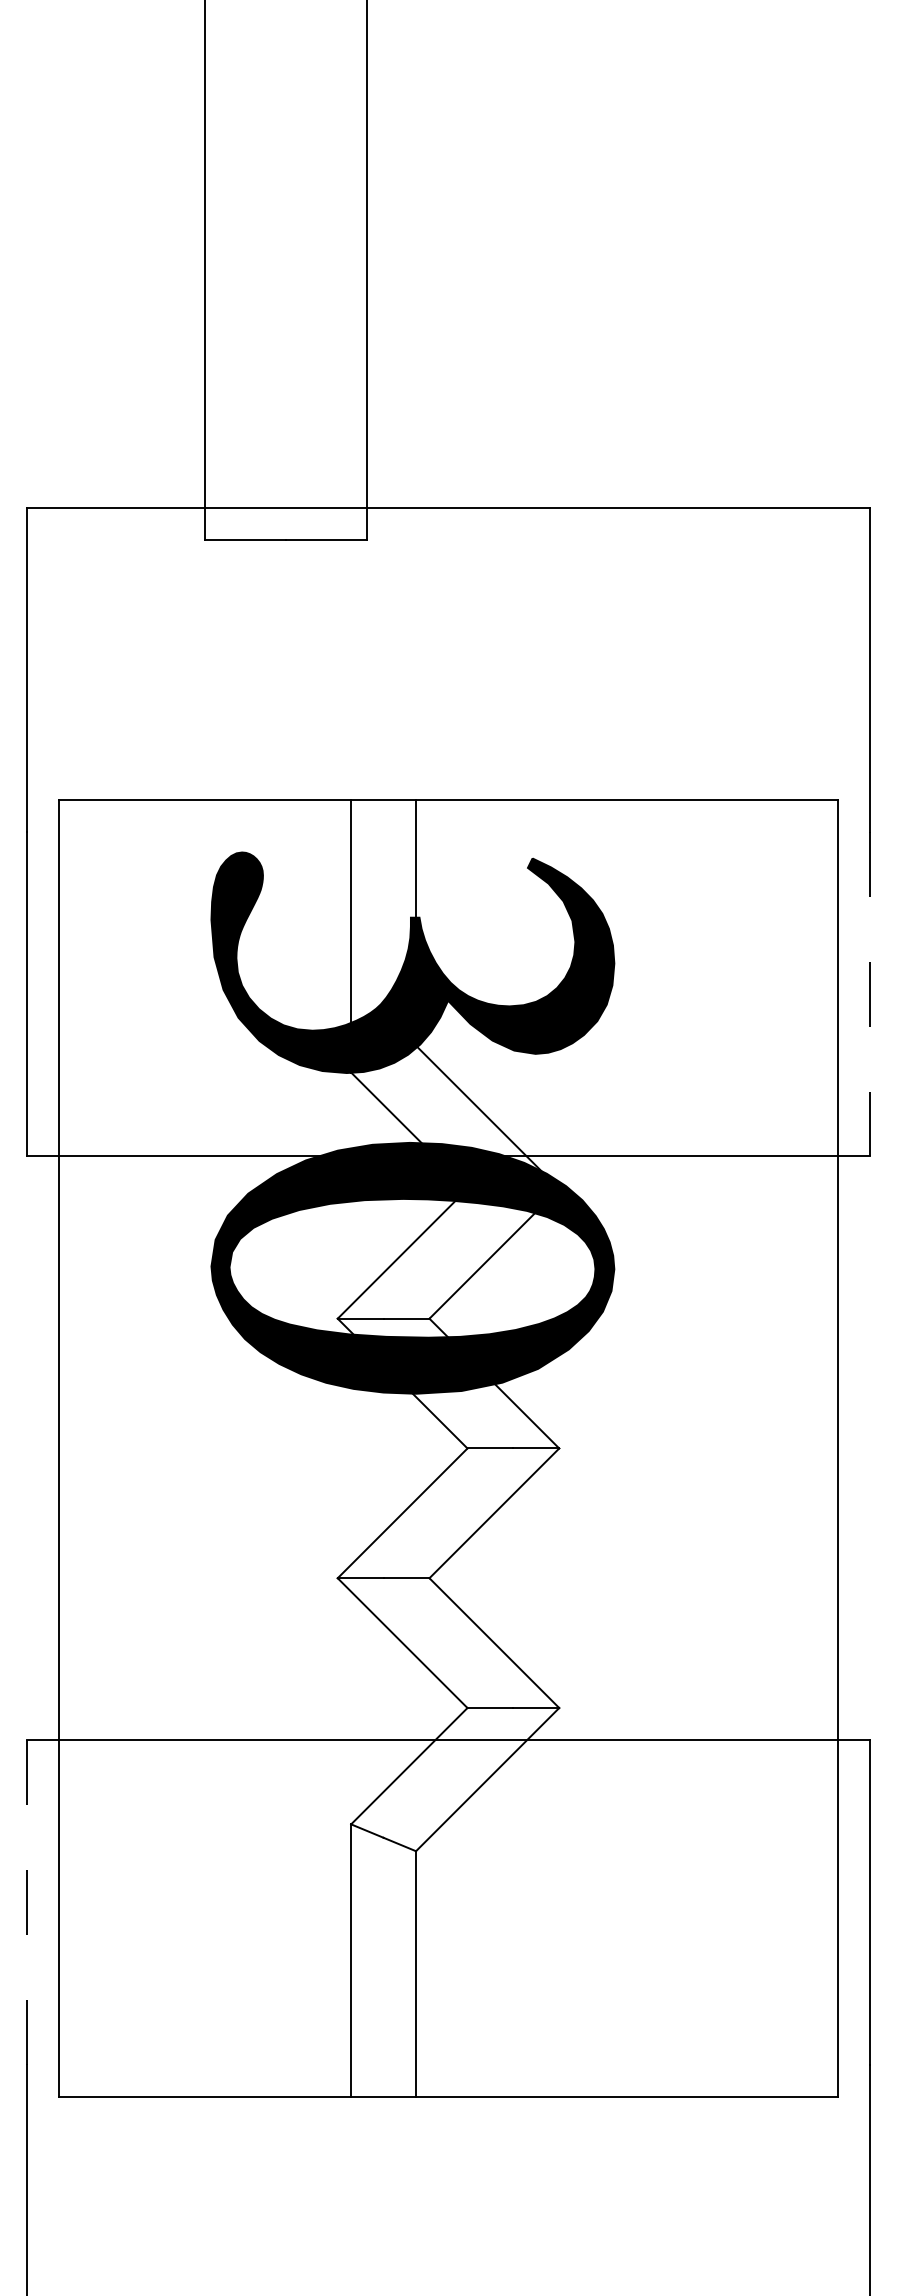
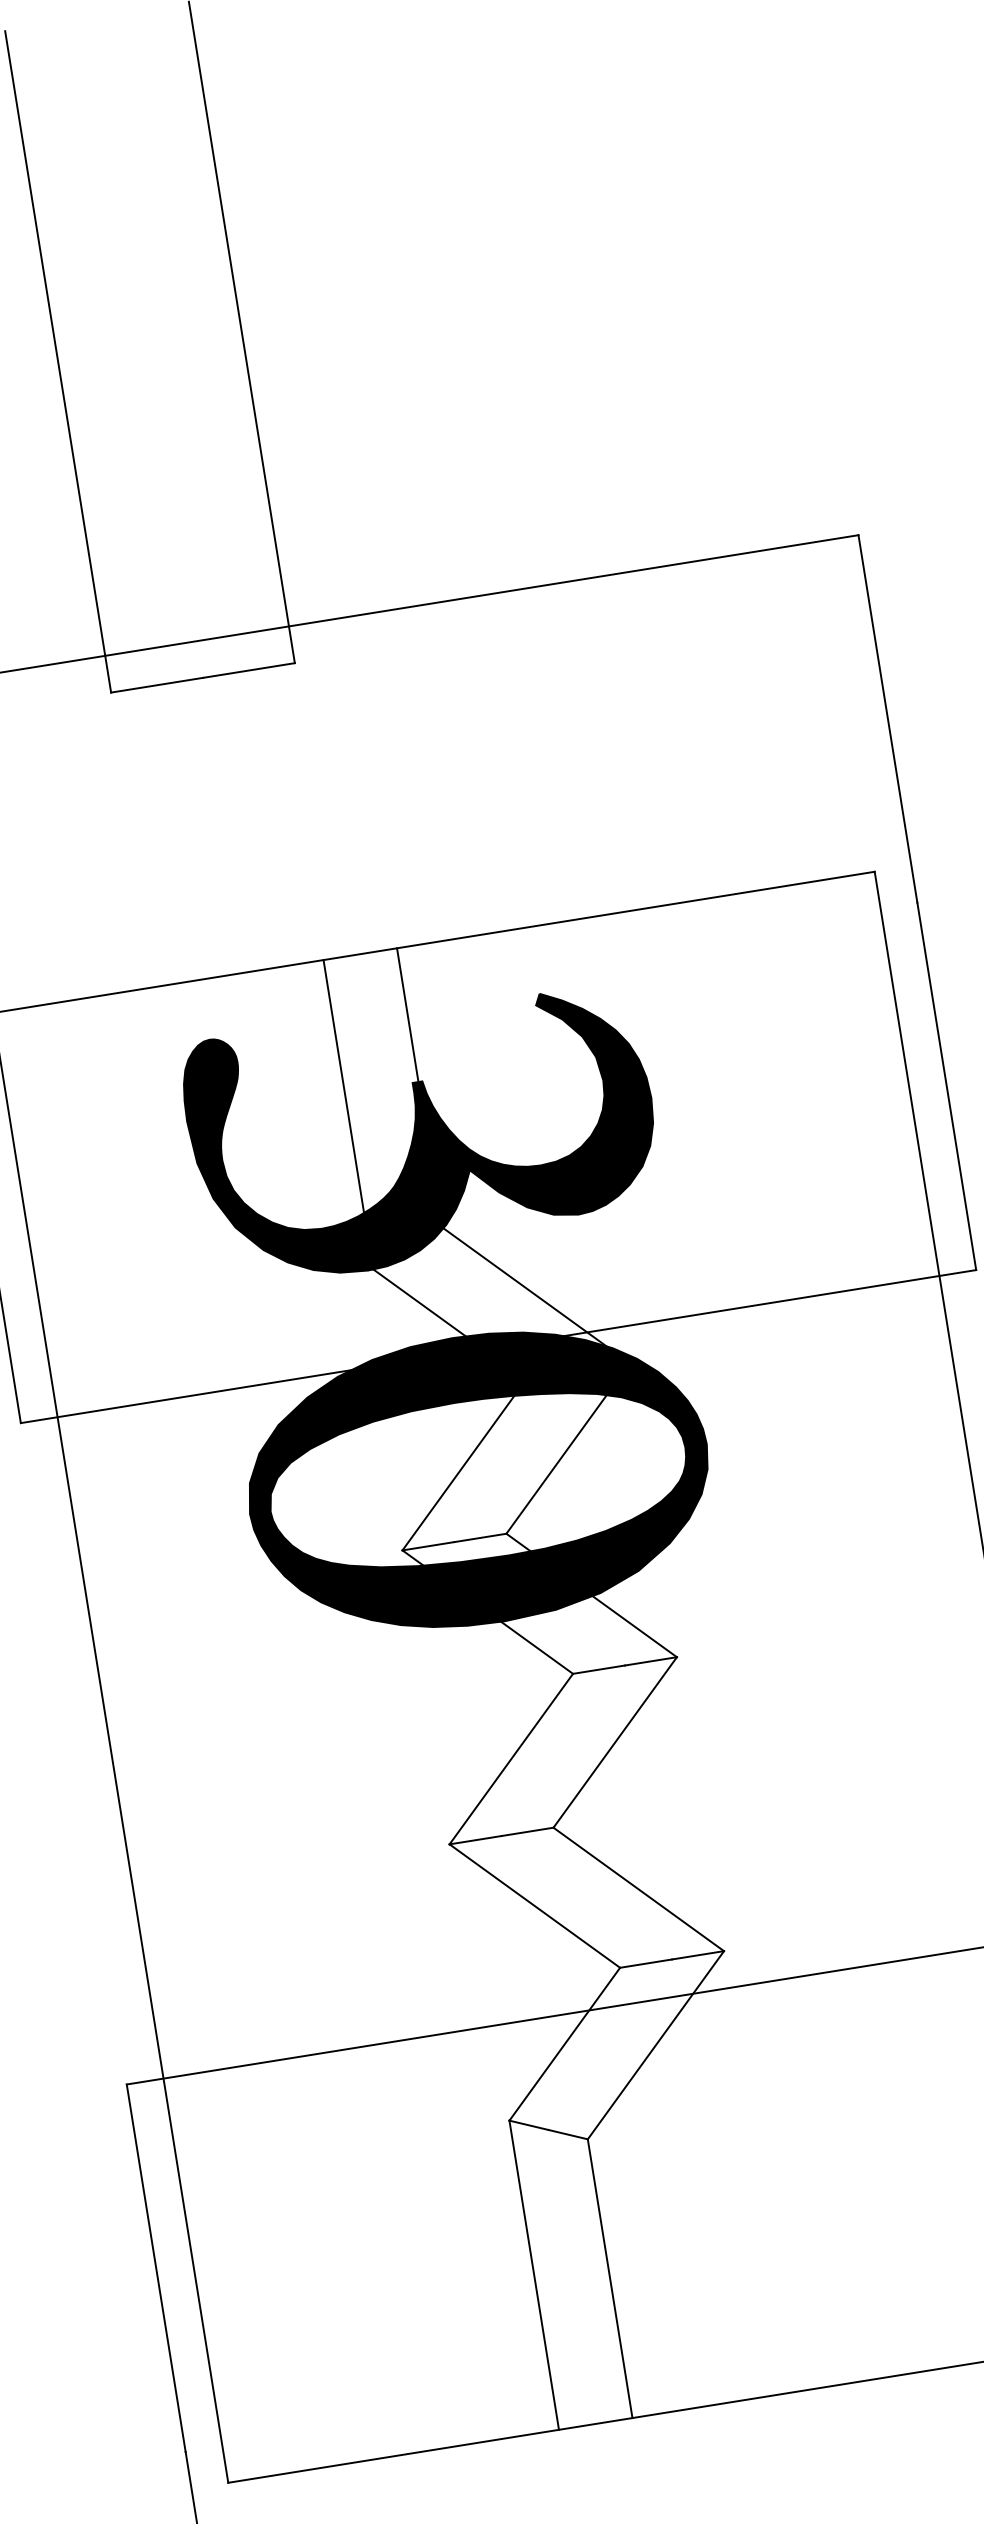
line: (870, 993) -> (946, 1085), dashed -> solid
line: (26, 1903) -> (156, 2269), dashed -> solid

